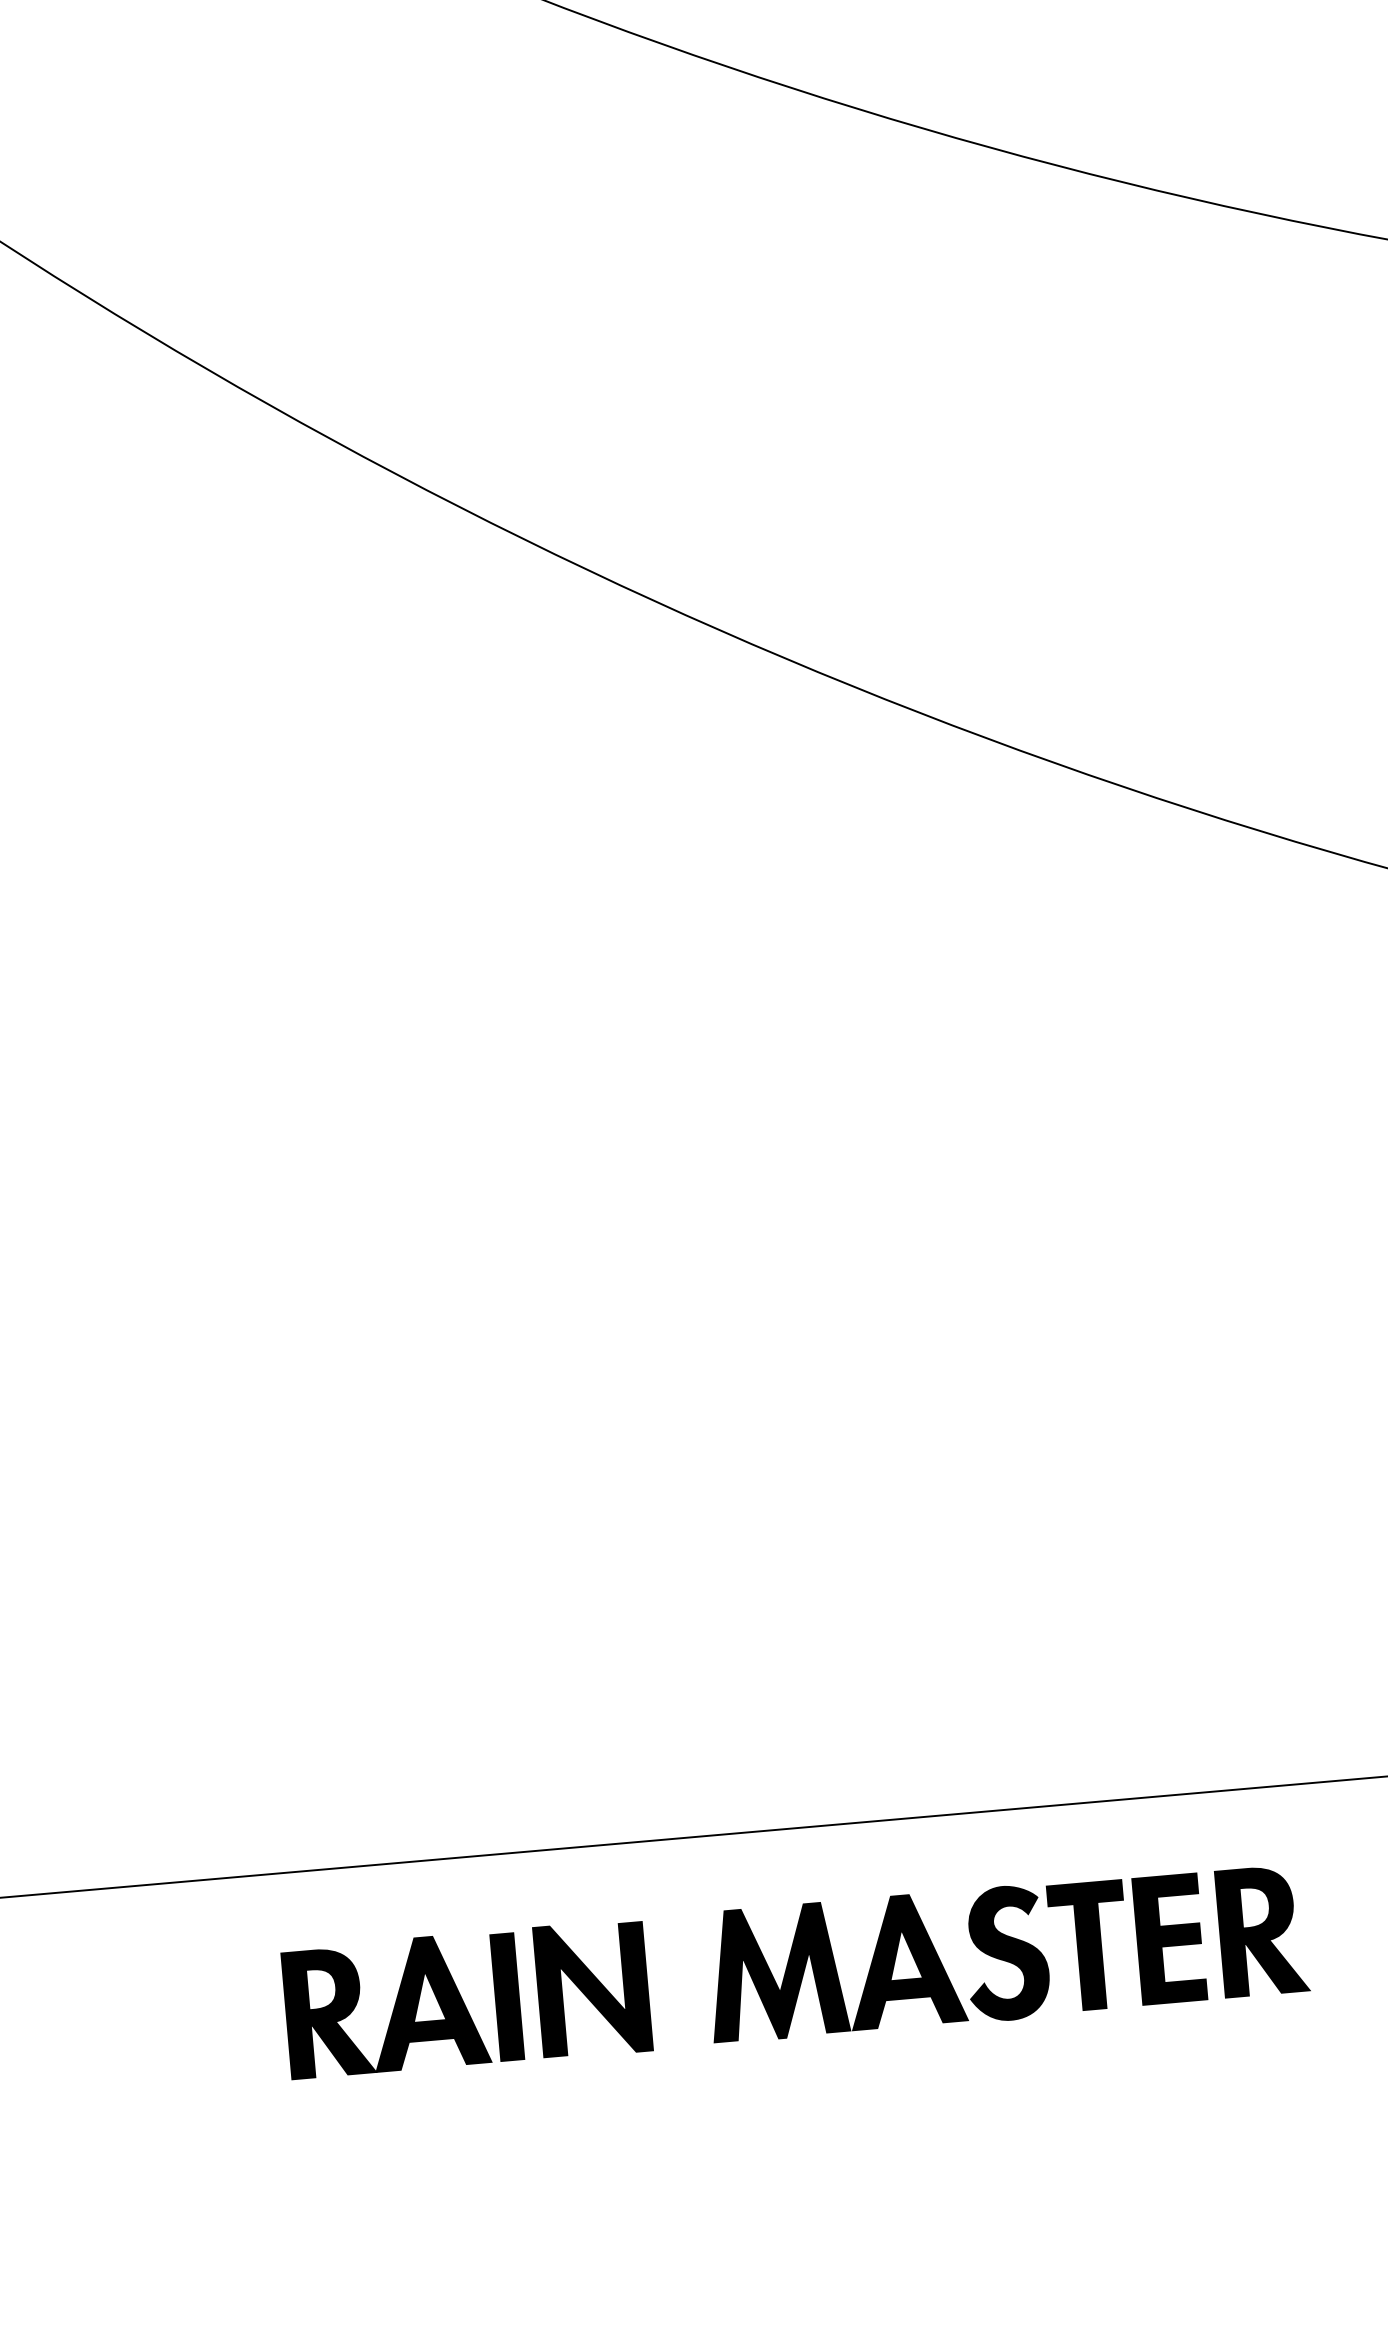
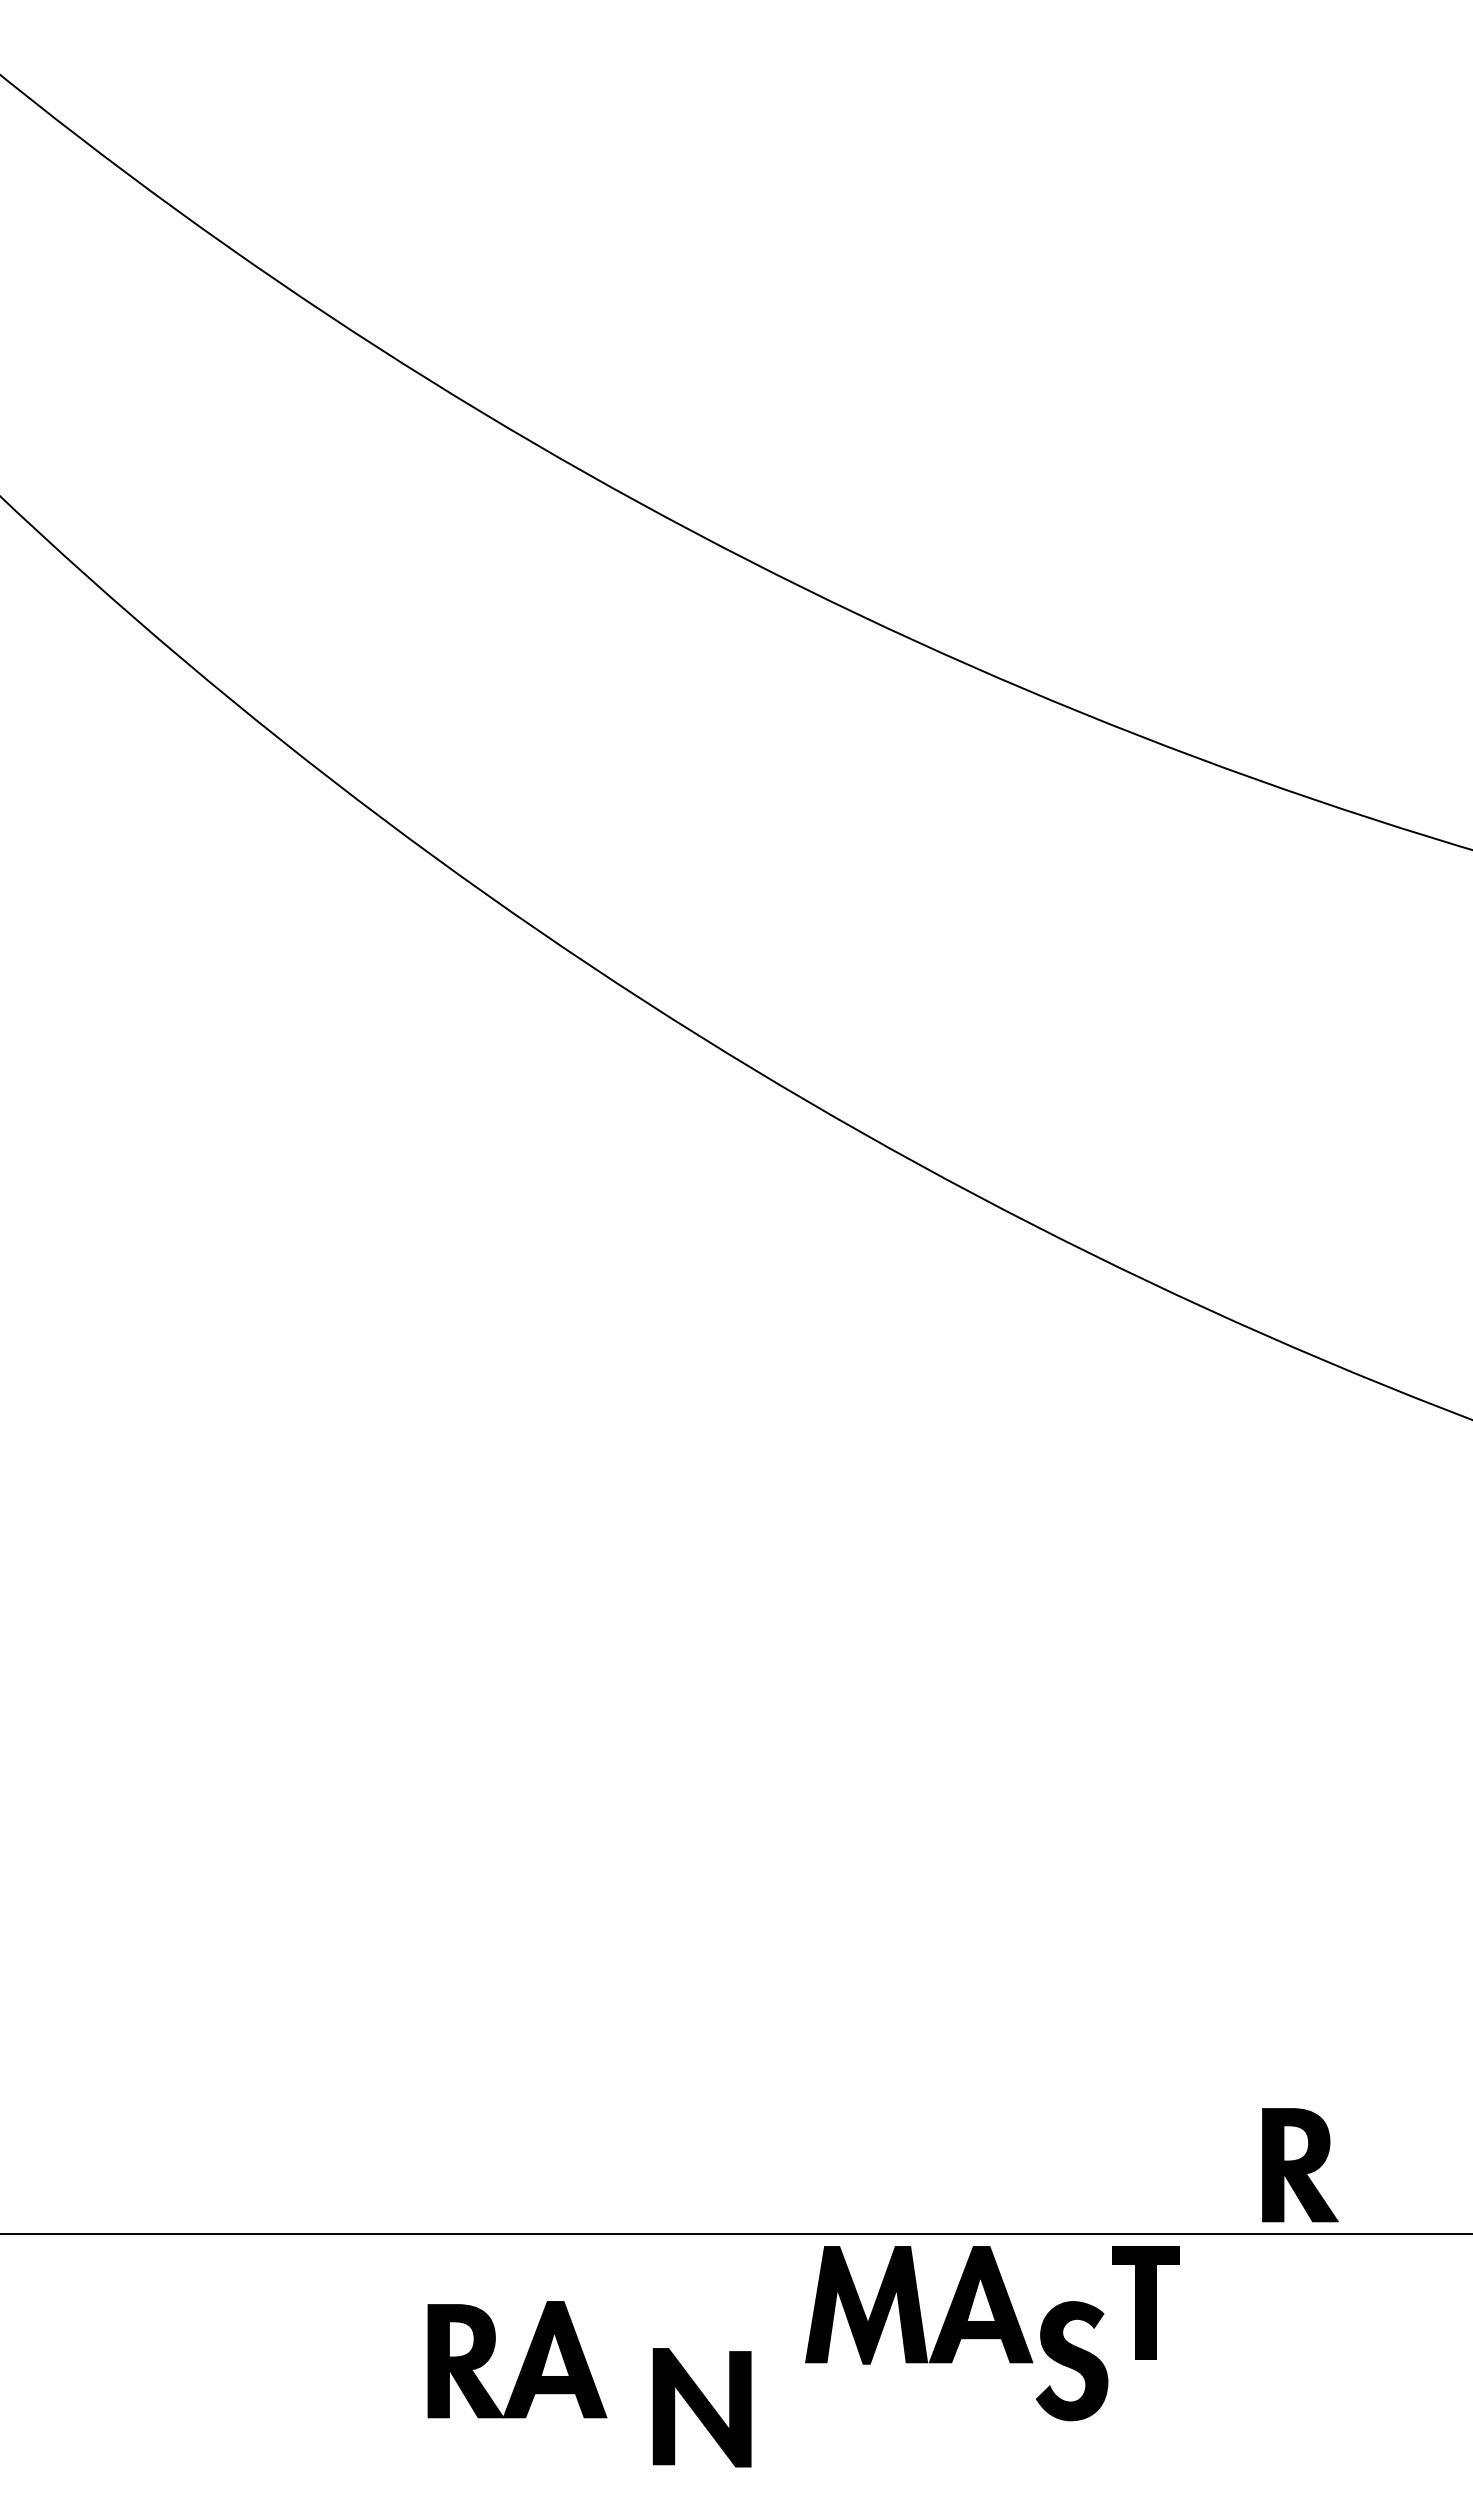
part: (1262, 1931) -> (1300, 2165), moved
fill: (1169, 1939) -> (1217, 2361), removed
part: (1088, 1945) -> (1145, 2302), moved
part: (836, 1967) -> (919, 2305), moved
part: (592, 1988) -> (701, 2407), moved
fill: (507, 1997) -> (625, 2361), removed

